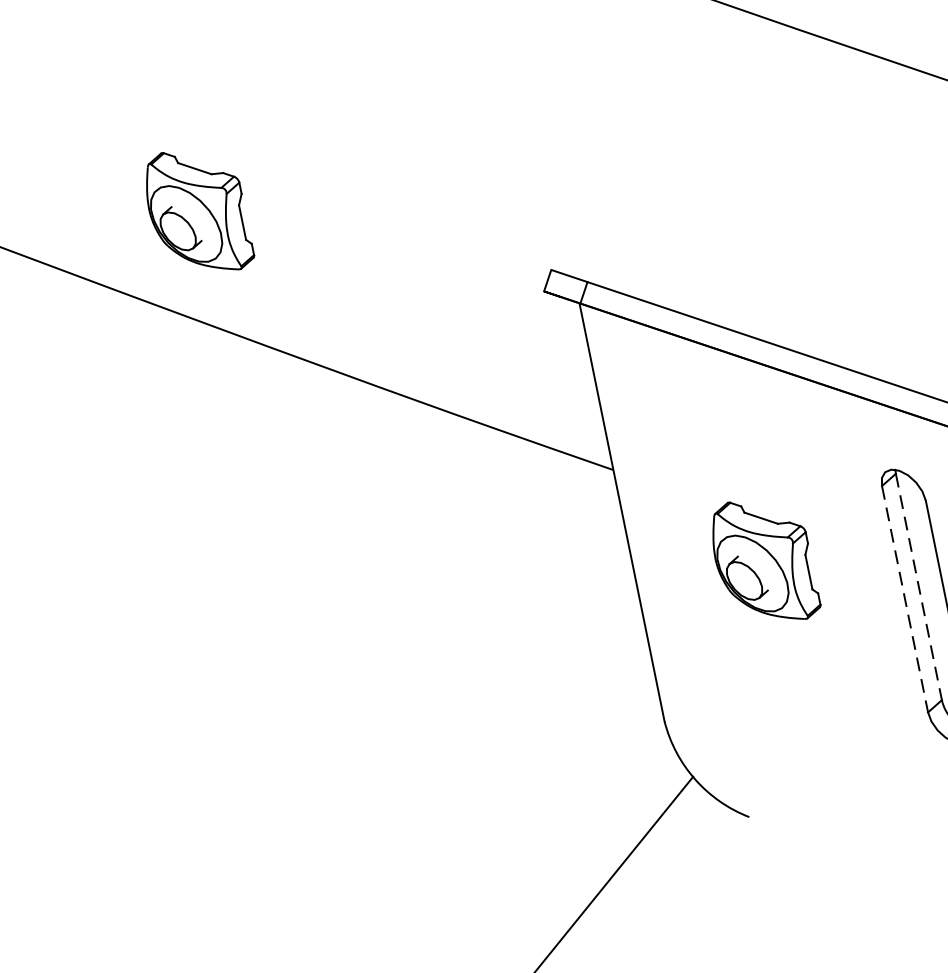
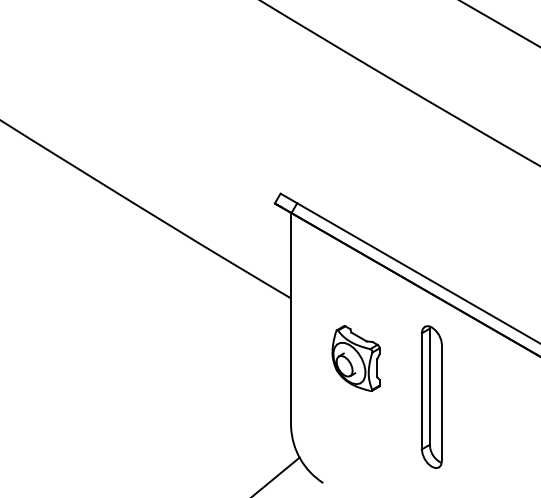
part: (196, 211) -> (111, 129), removed
line: (918, 588) -> (429, 387), dashed -> solid
line: (904, 599) -> (421, 391), dashed -> solid

